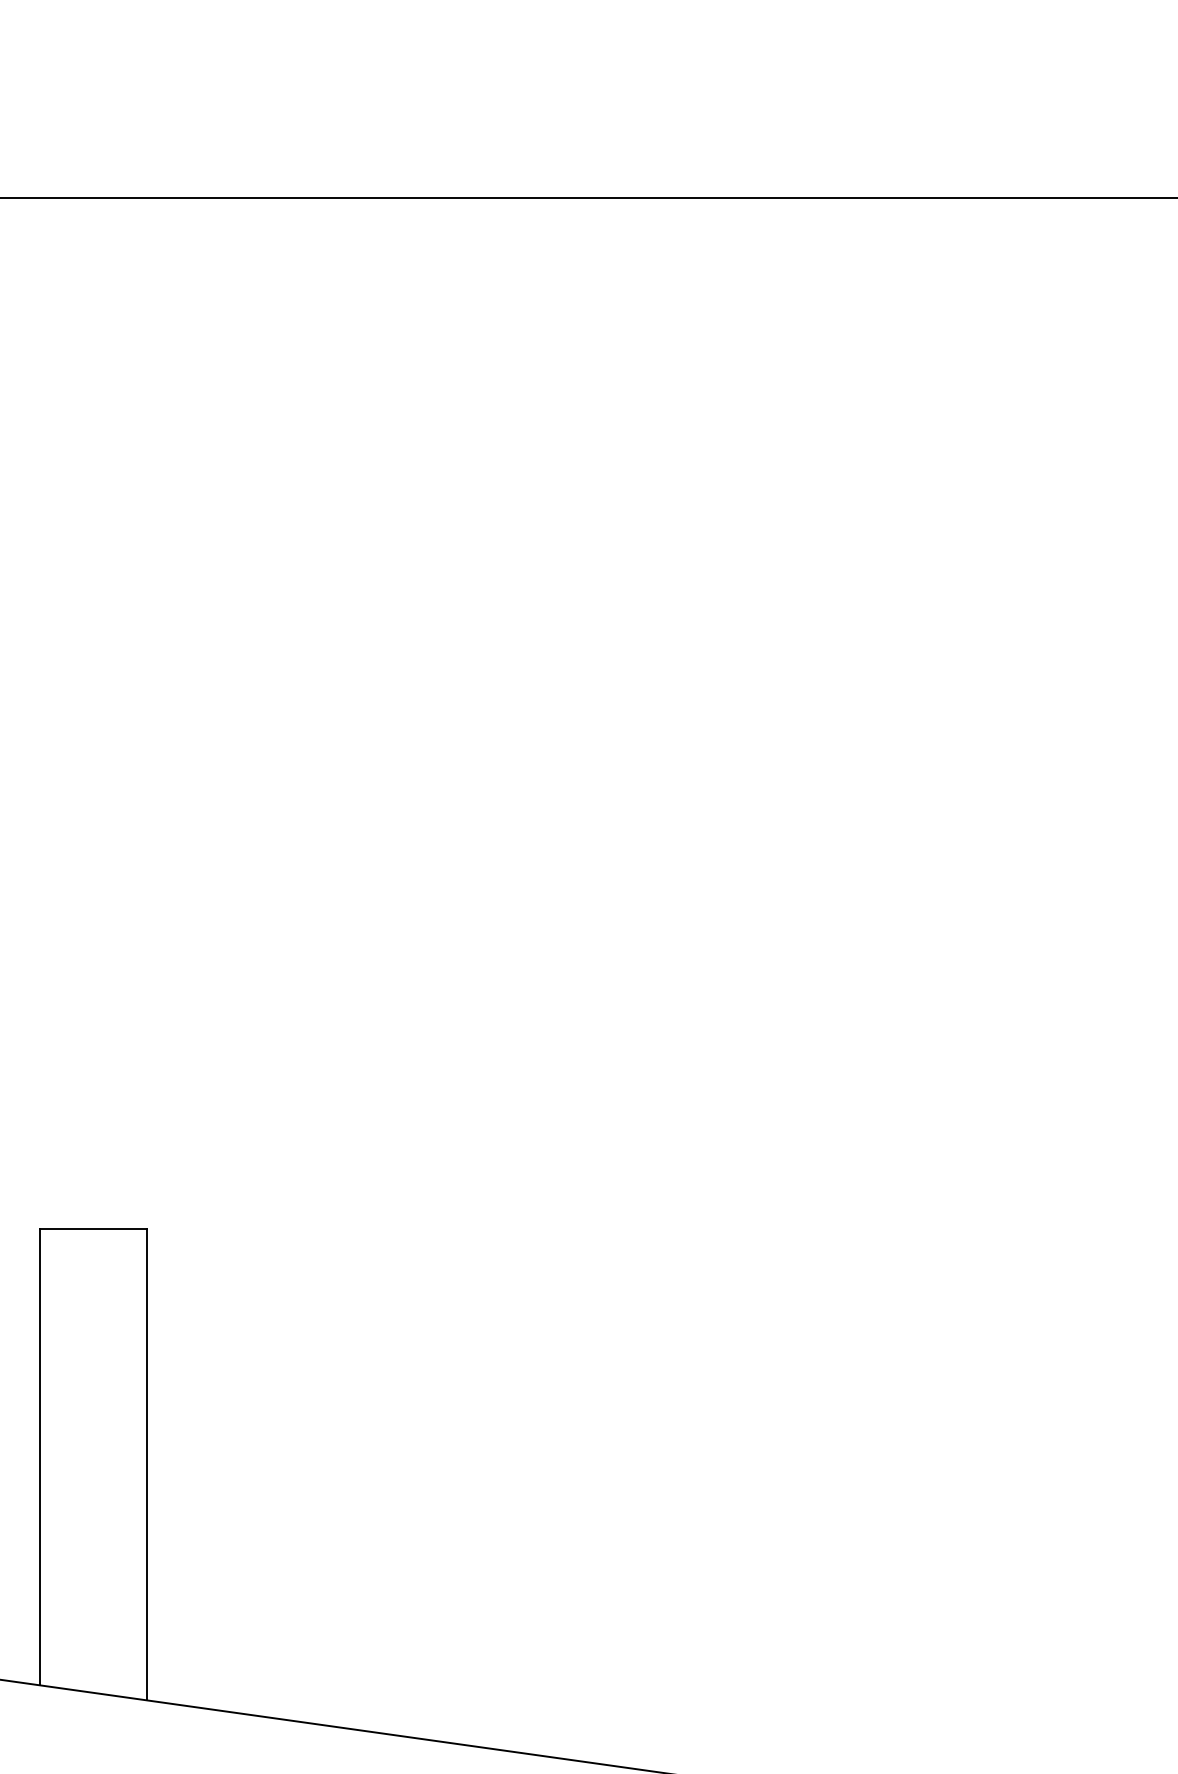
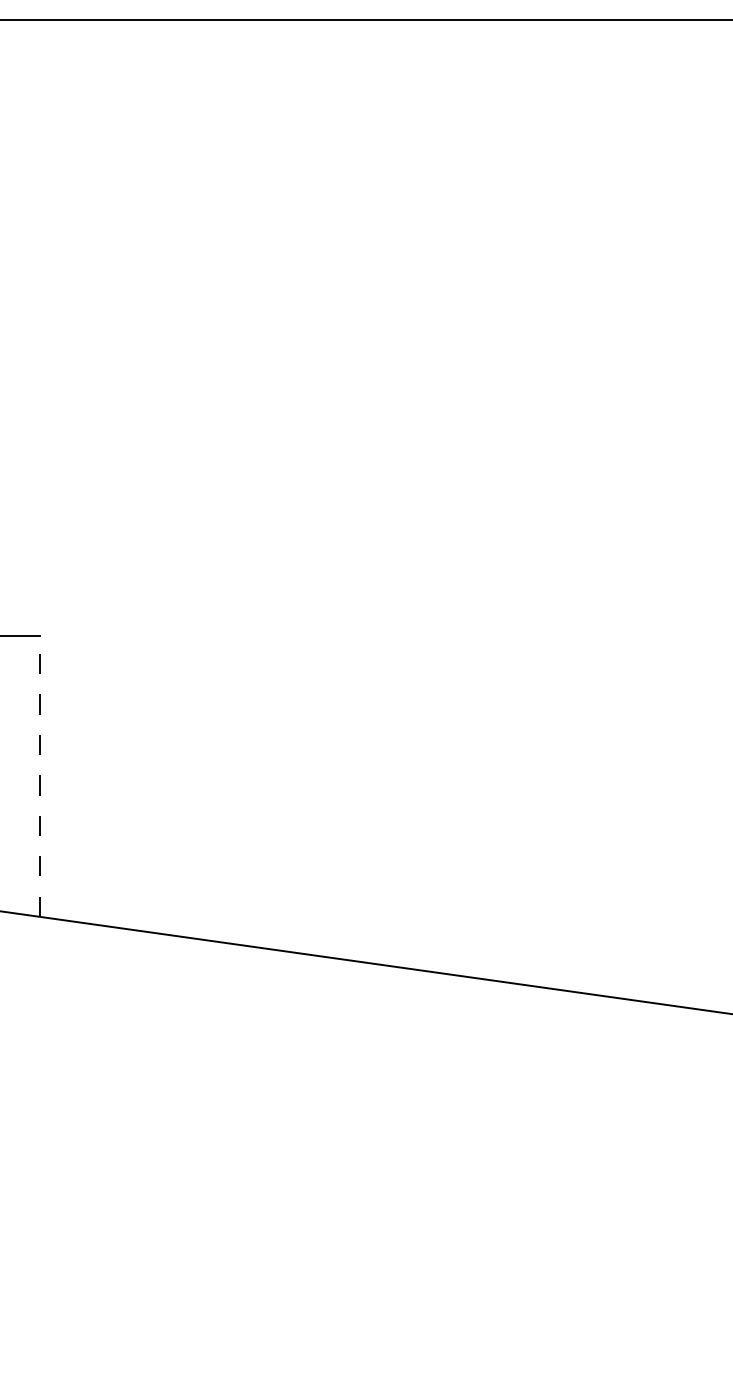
line: (145, 1465) -> (39, 776), solid -> dashed

